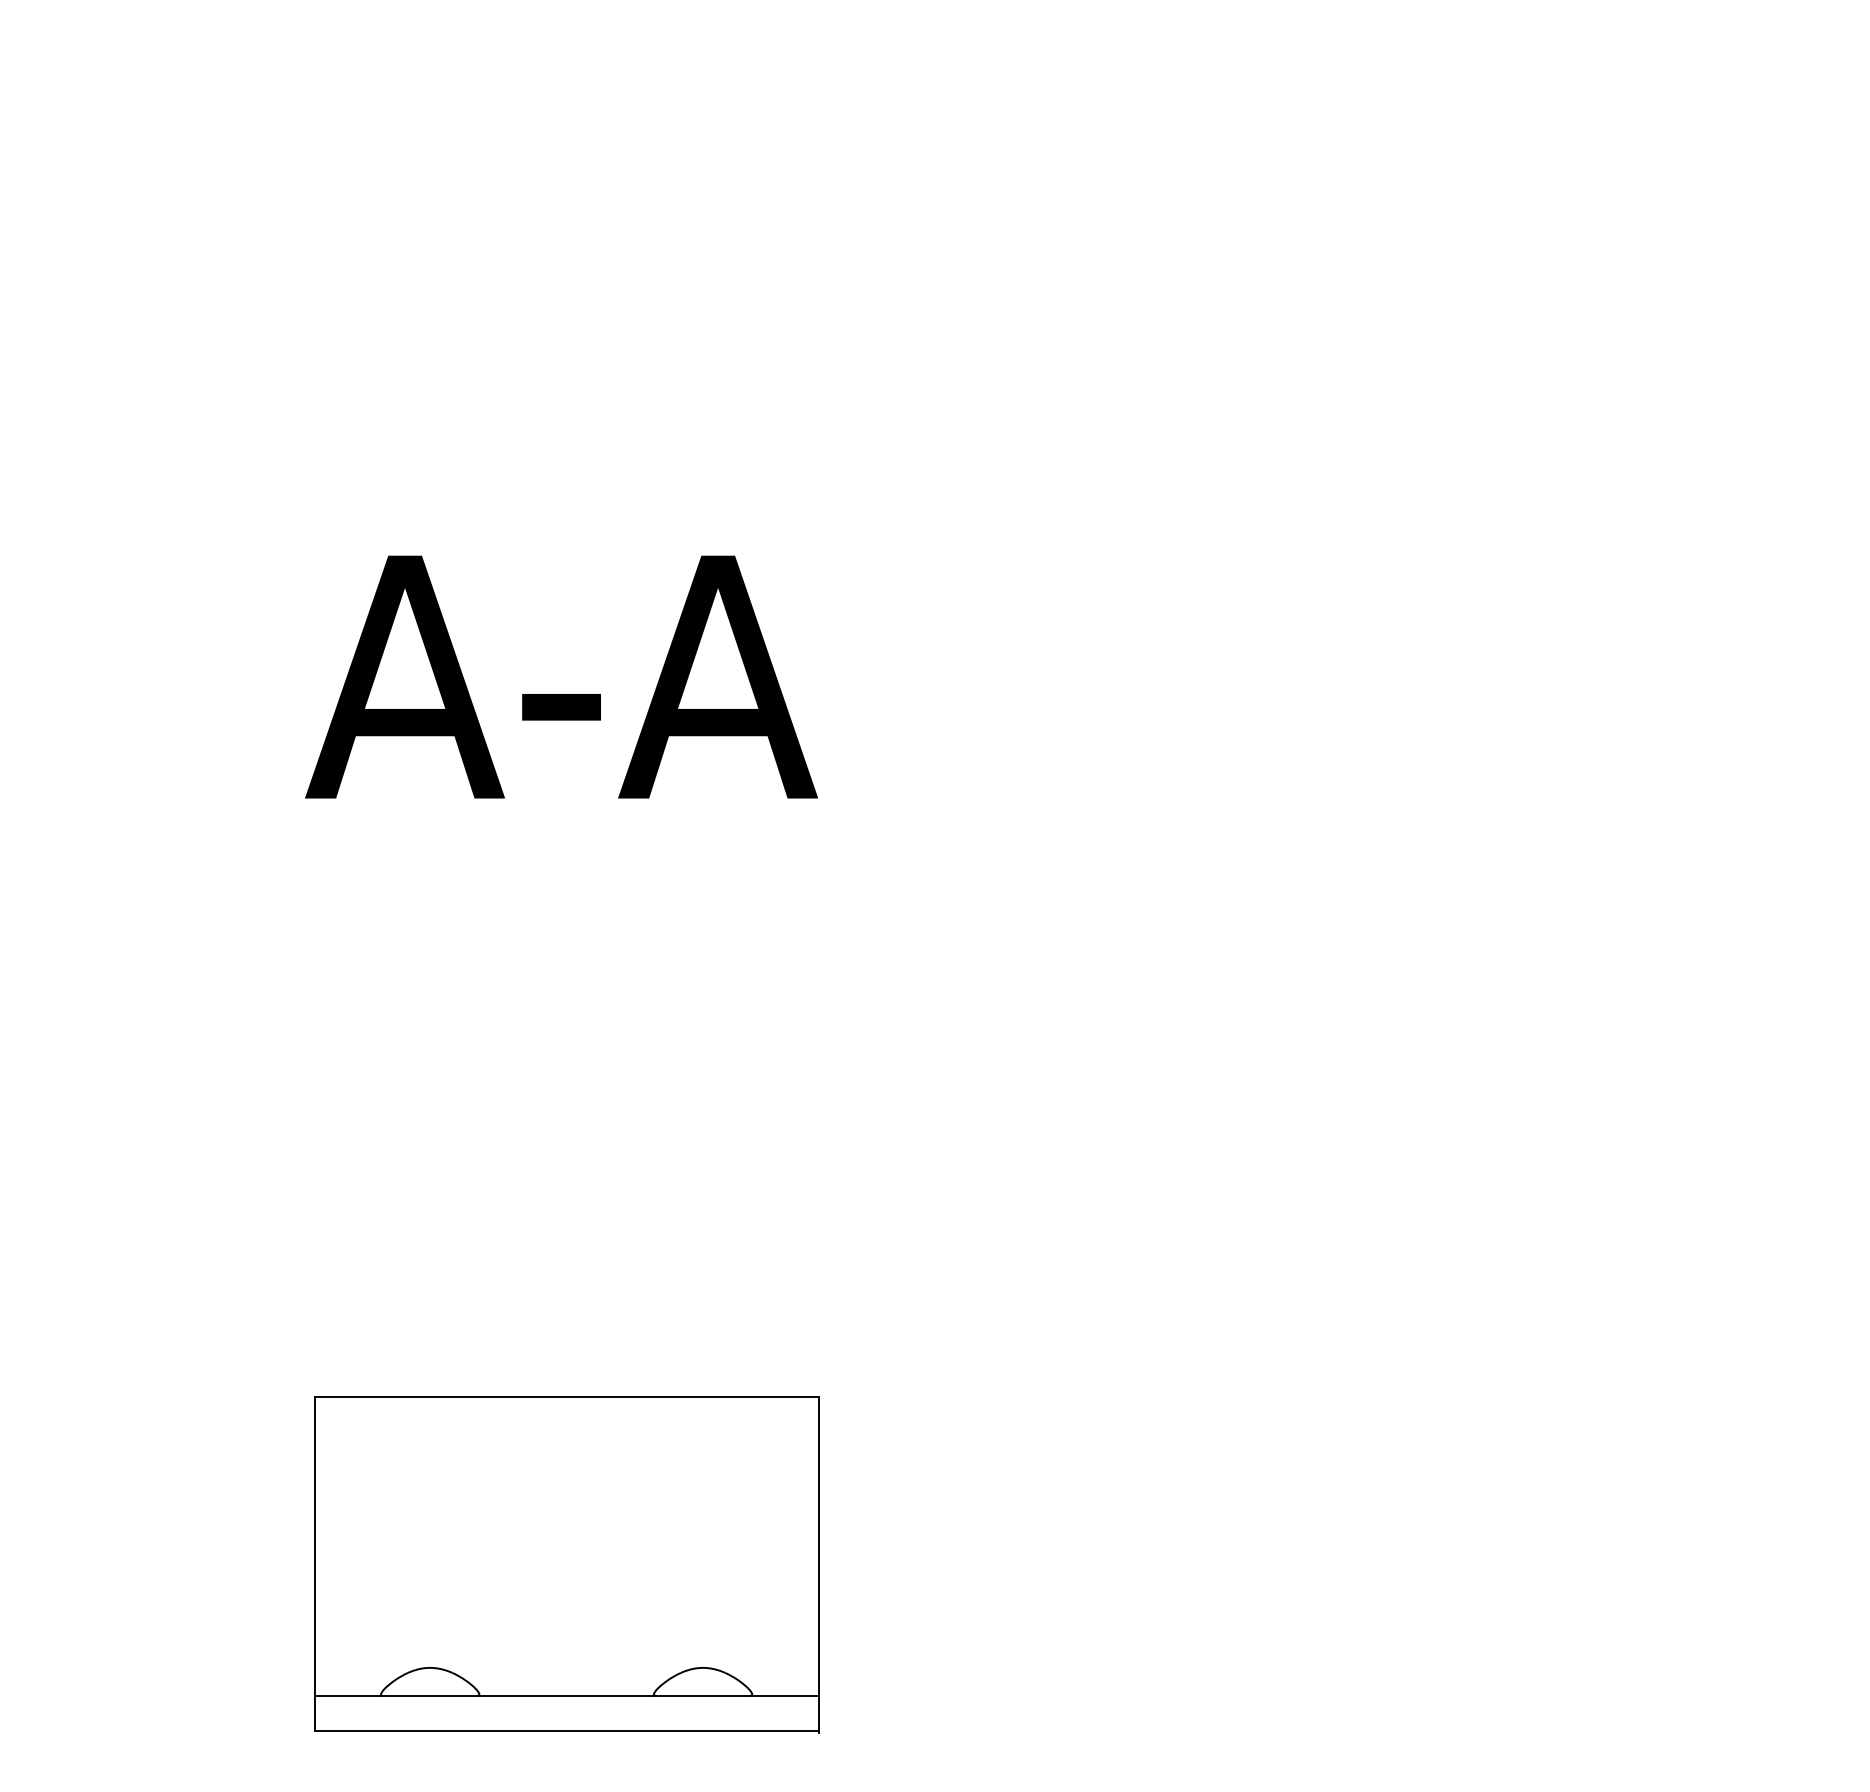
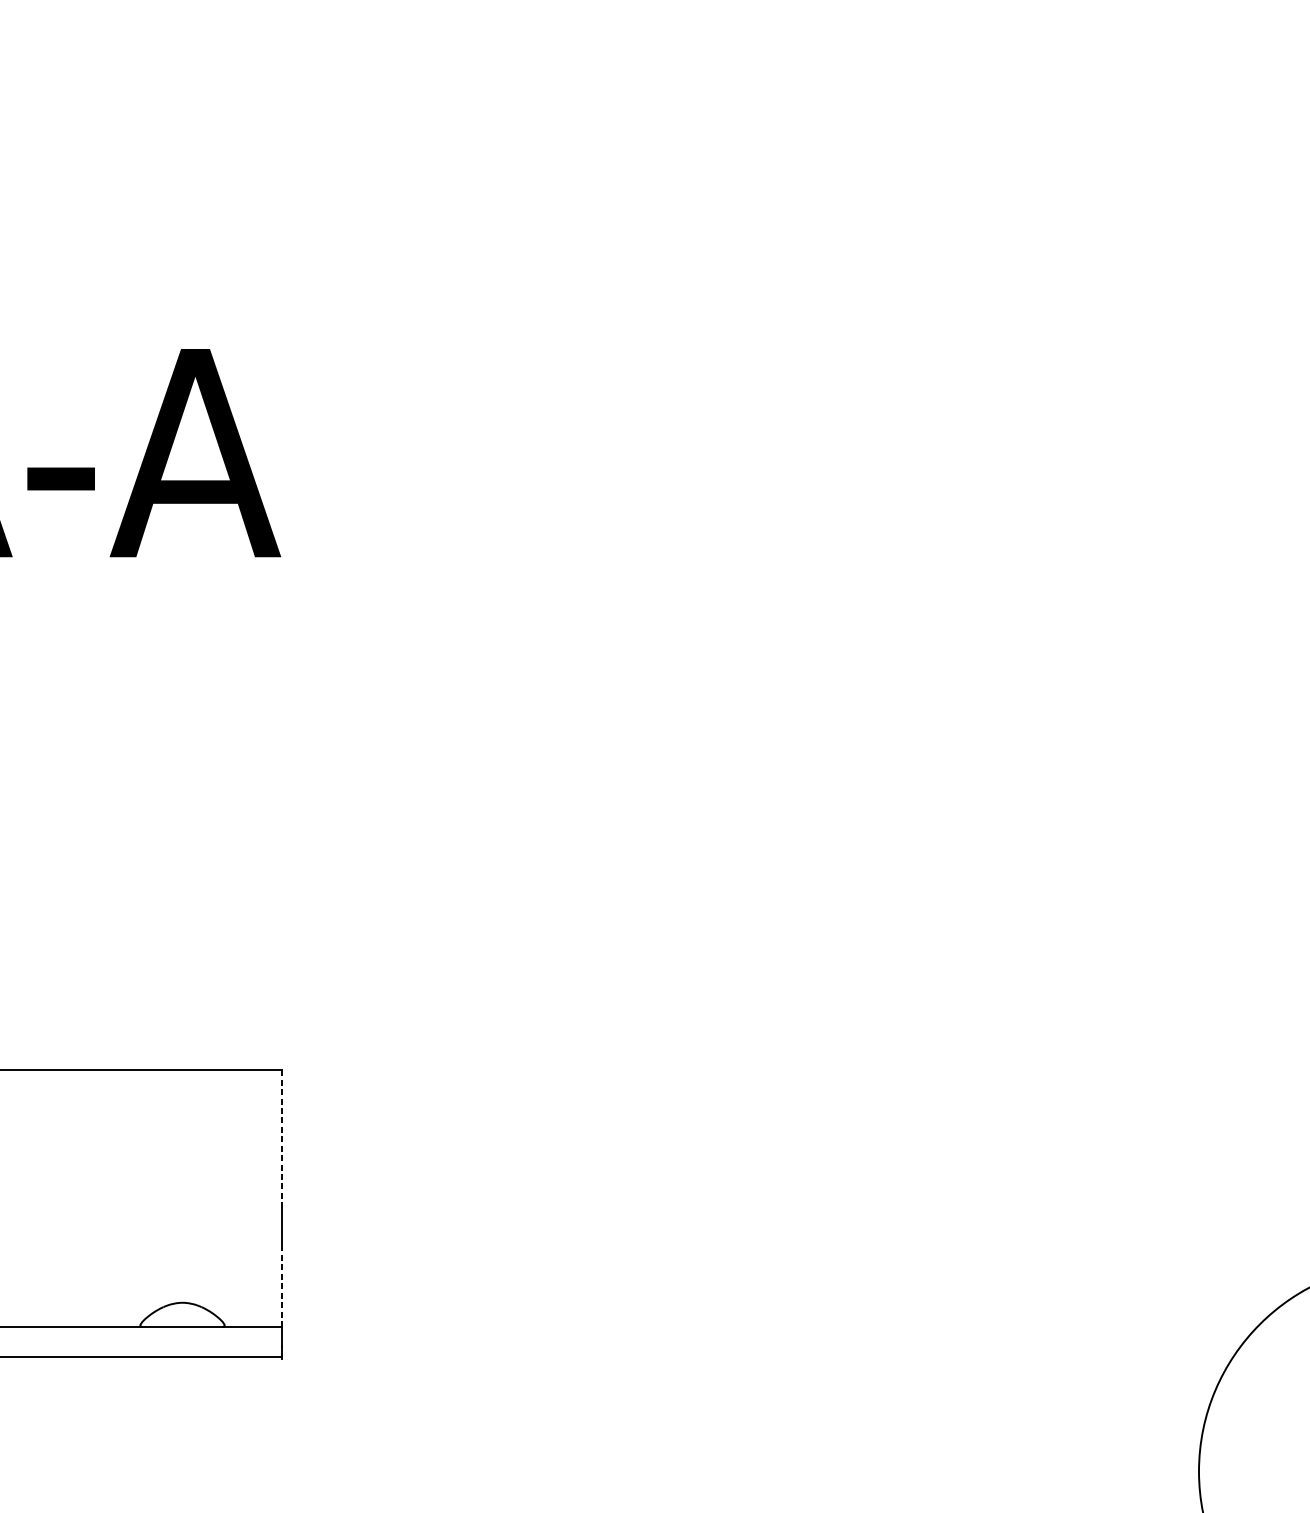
line: (818, 1477) -> (281, 1139), solid -> dashed
line: (818, 1649) -> (281, 1287), solid -> dashed

